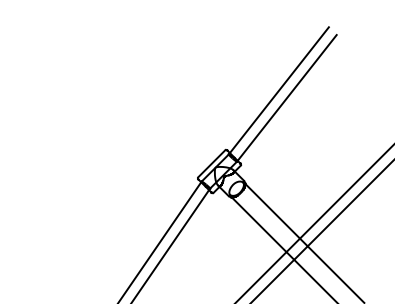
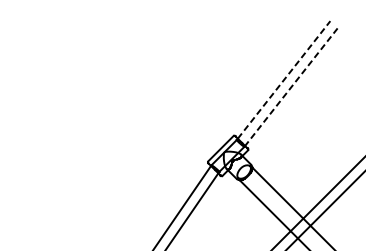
line: (279, 89) -> (284, 79), solid -> dashed
line: (286, 98) -> (290, 87), solid -> dashed

